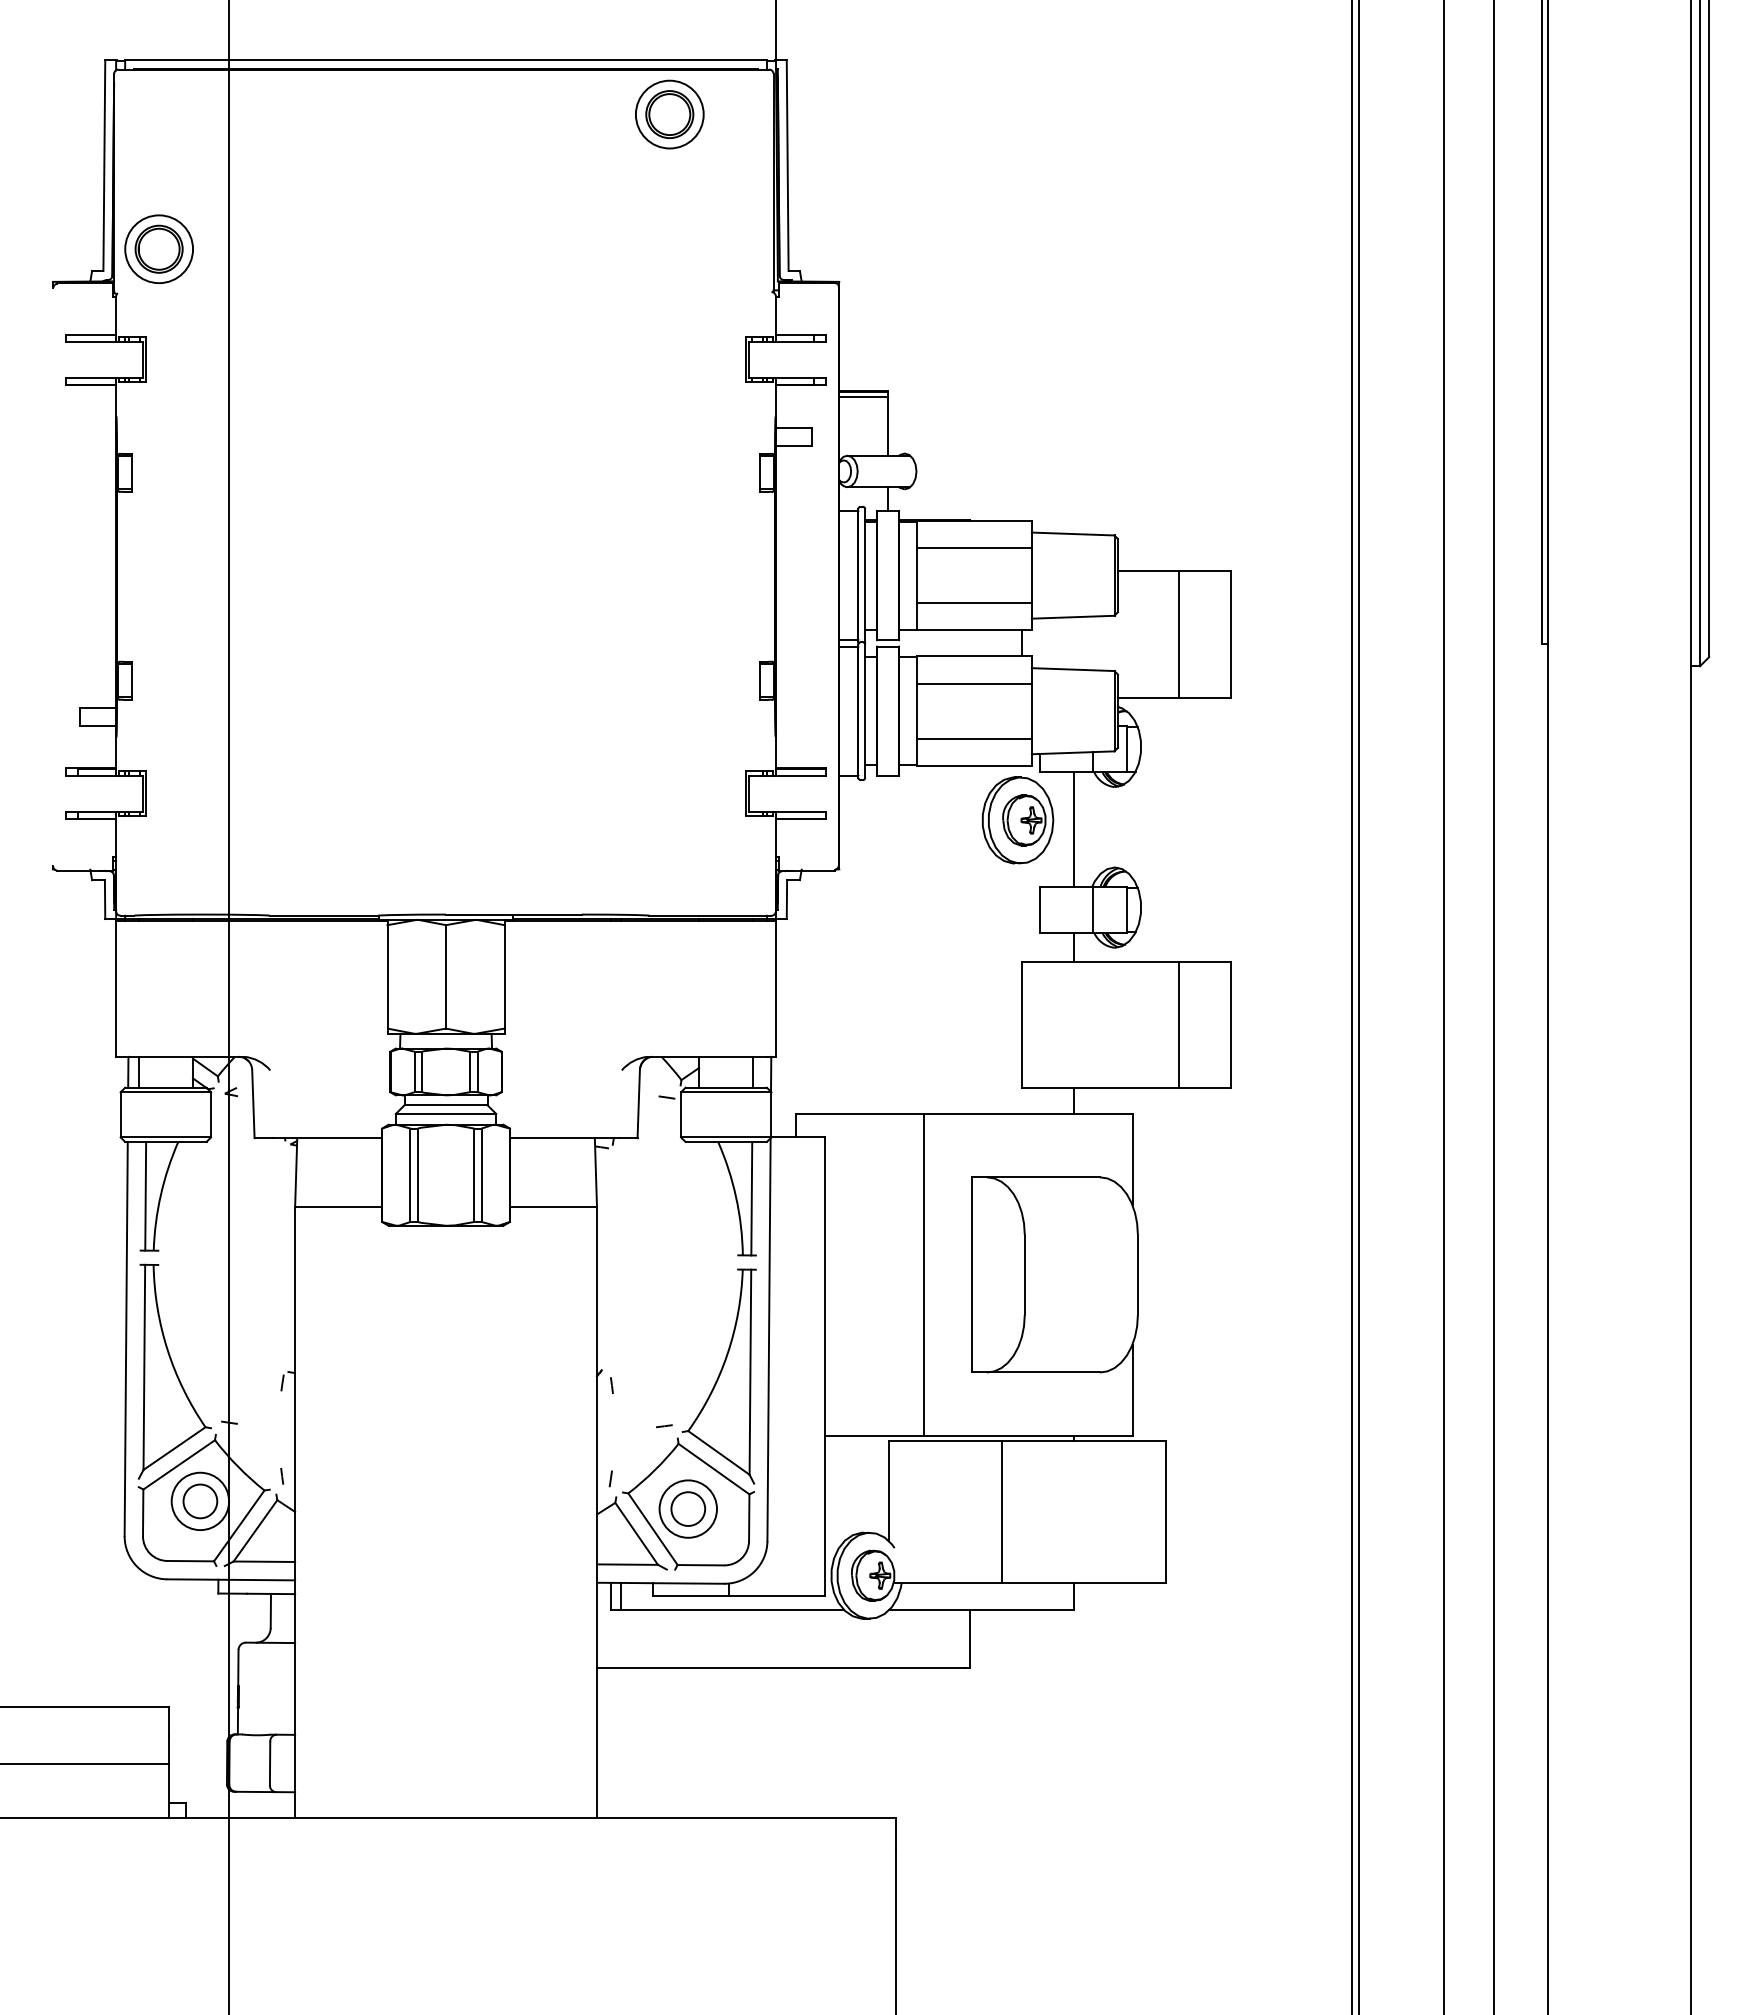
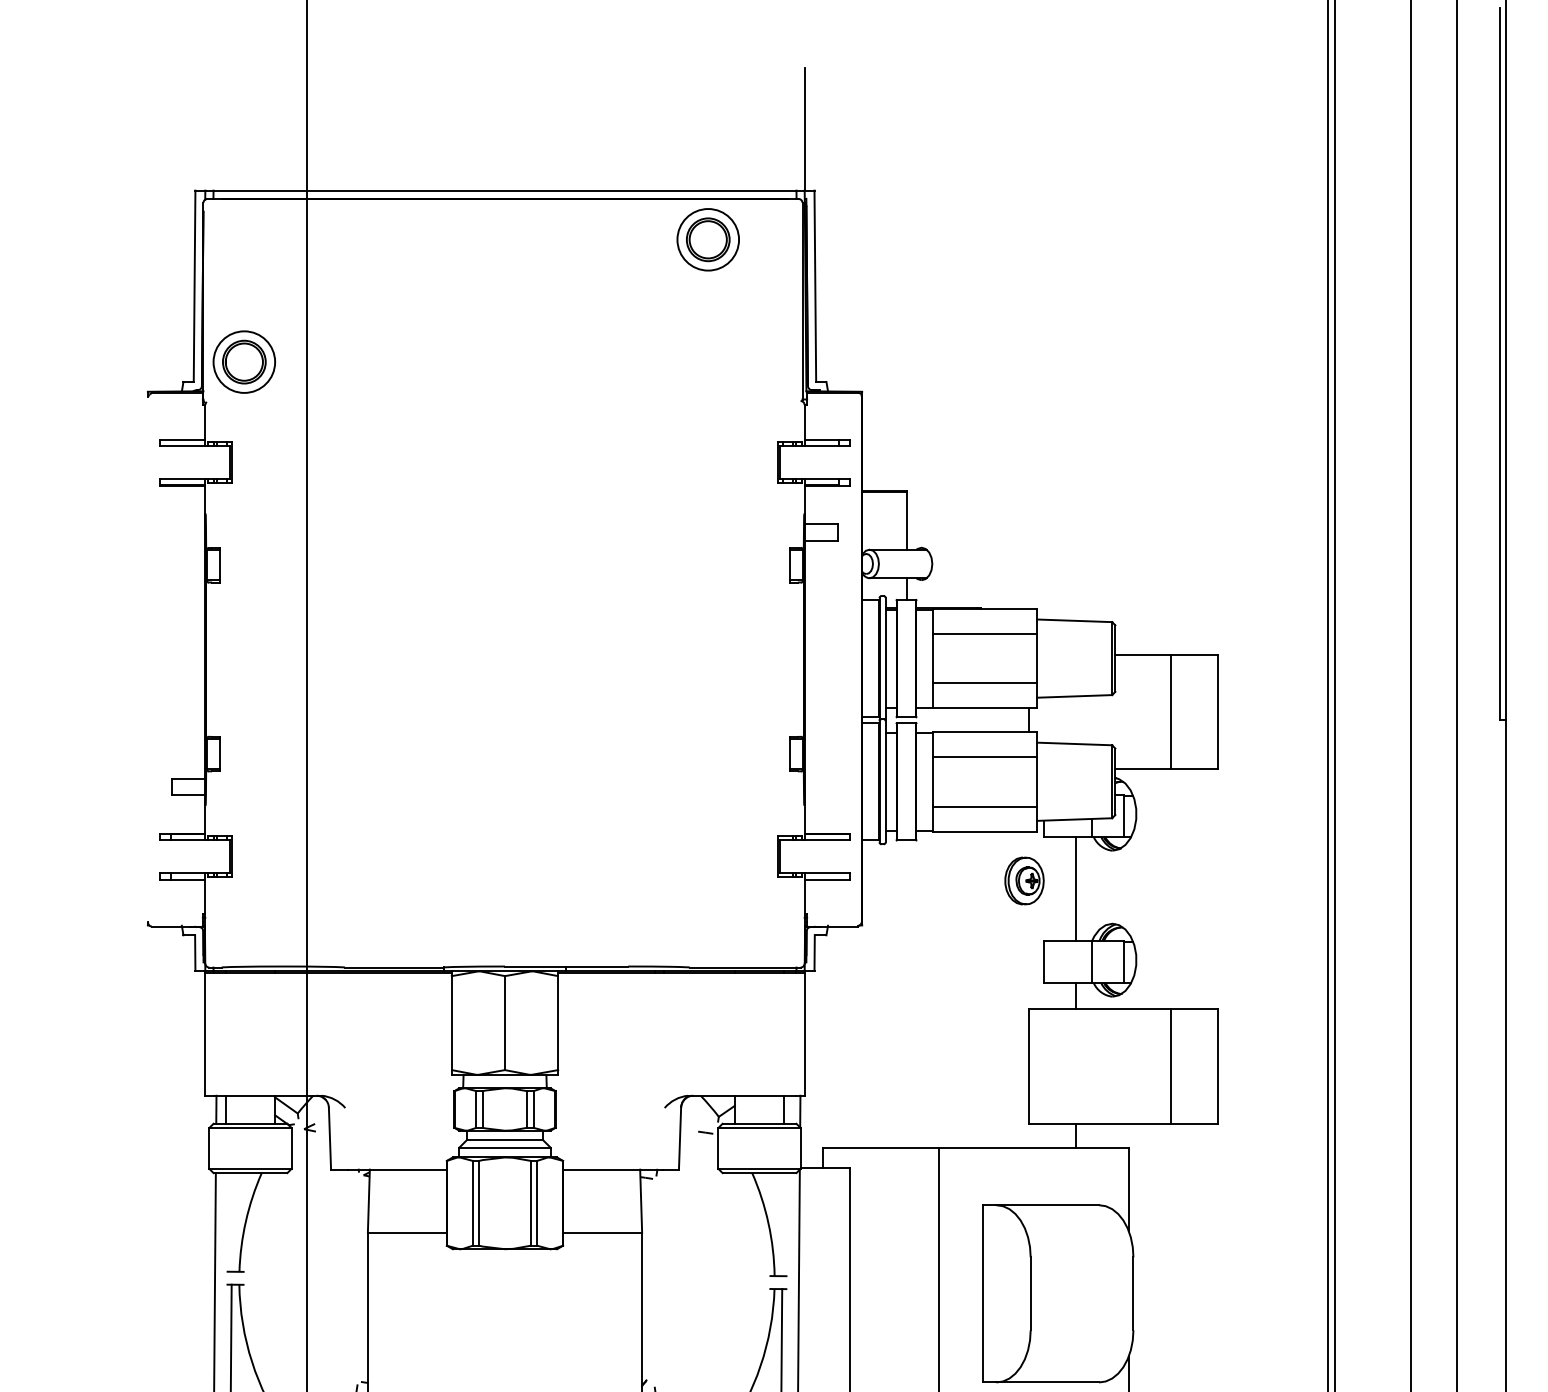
line: (863, 396) -> (884, 495), removed
part: (1017, 820) -> (1024, 881), size x0.6
line: (145, 1195) -> (231, 1221), removed
line: (751, 1198) -> (782, 1224), removed

